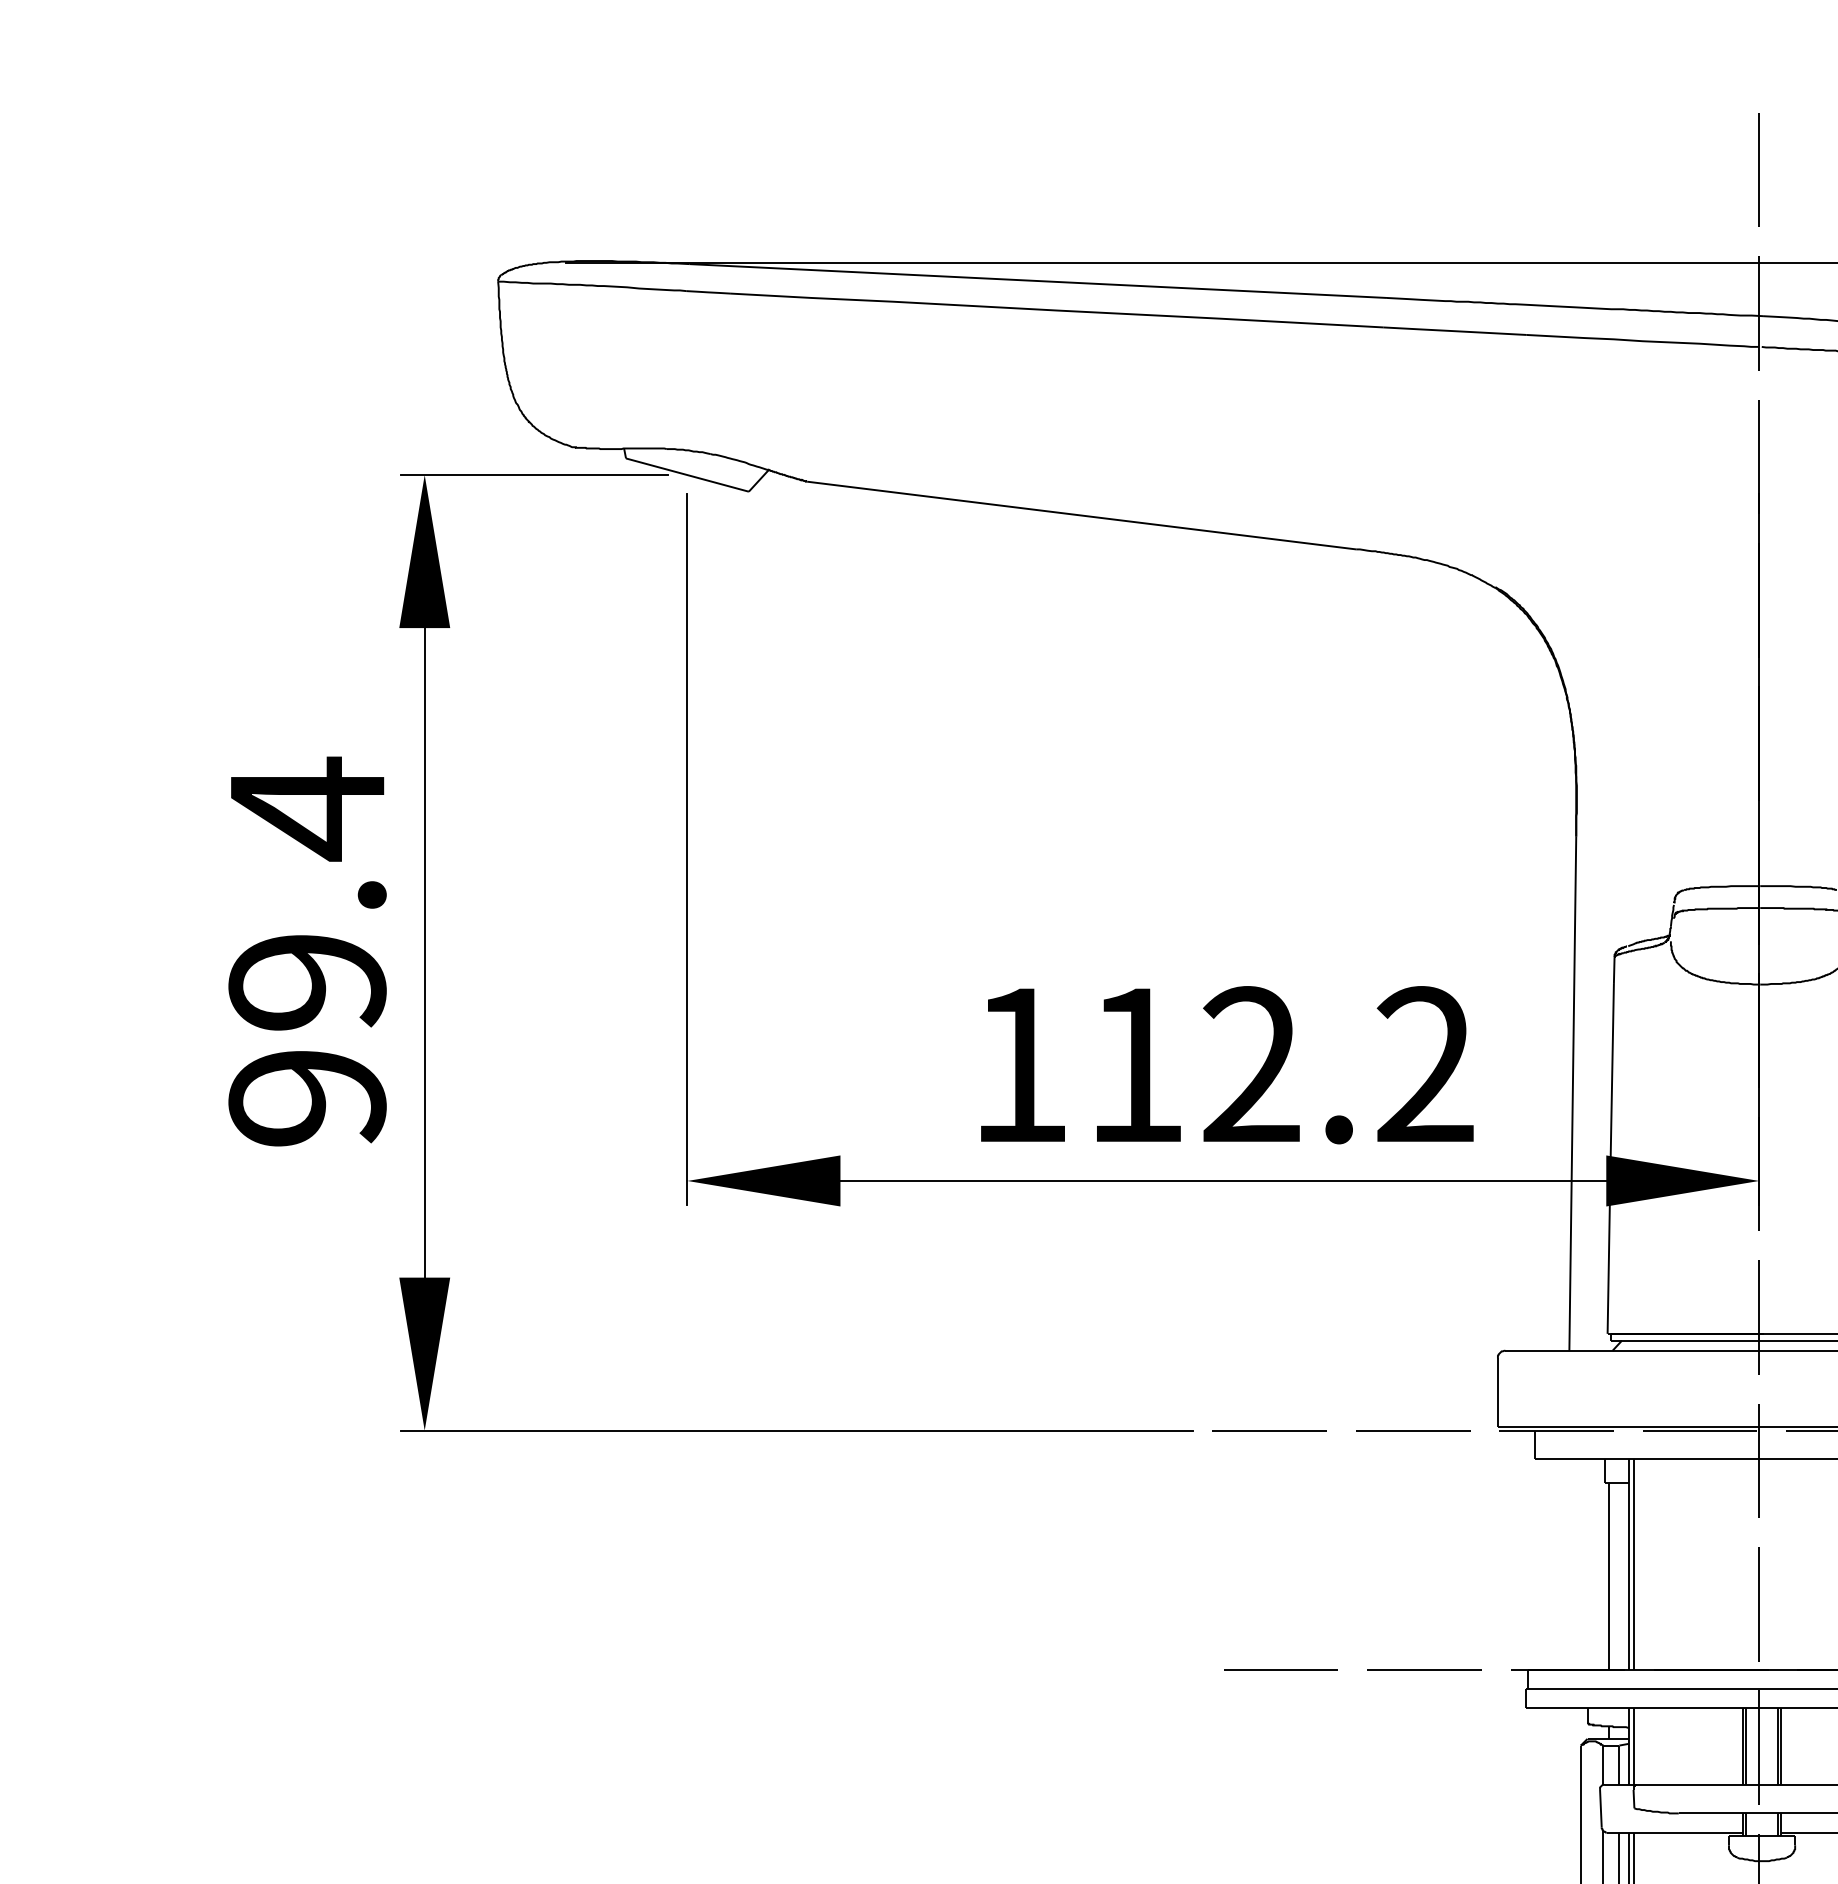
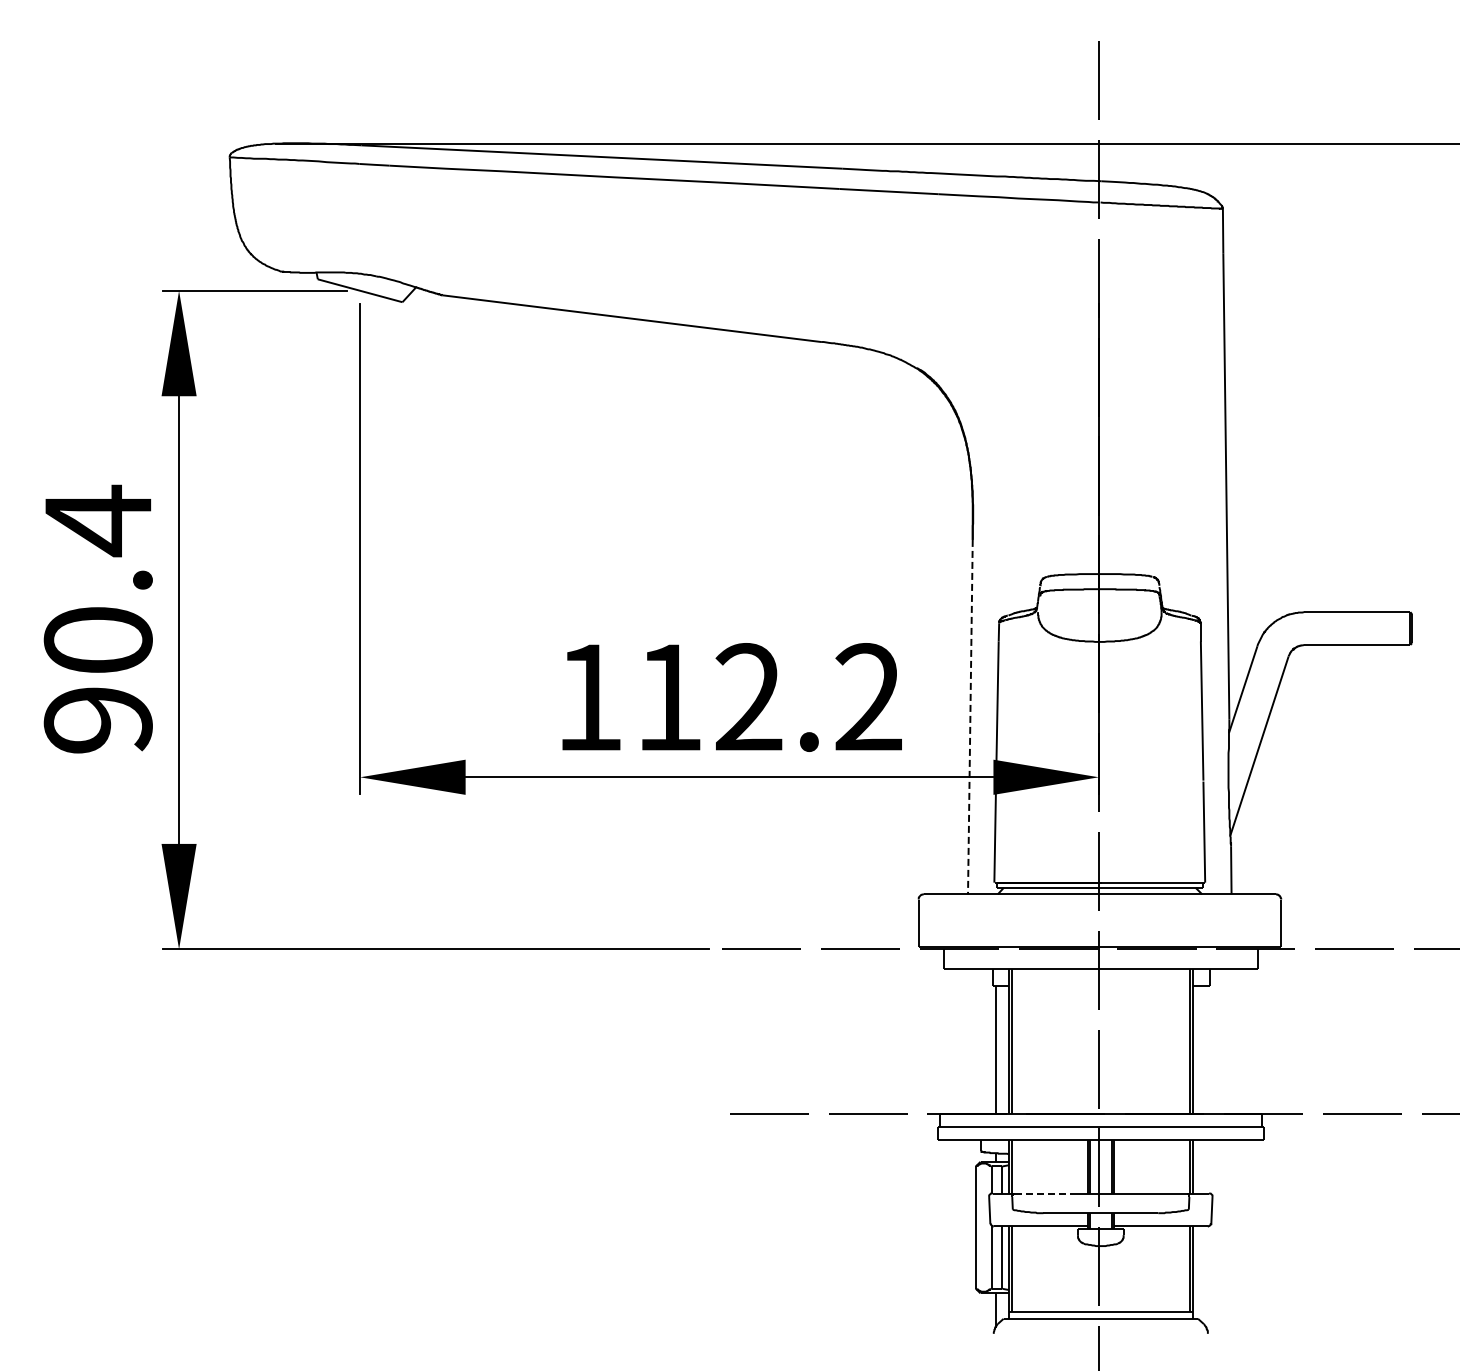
text: (306, 982) -> (97, 640), 99.4 -> 90.4
line: (1572, 1094) -> (970, 717), solid -> dashed
line: (1683, 1784) -> (1046, 1193), solid -> dashed

